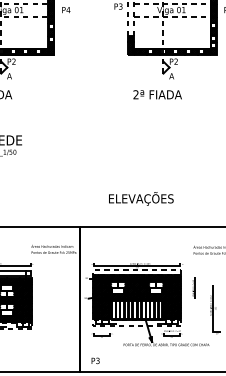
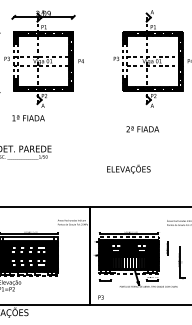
text: (157, 95) -> (142, 129), moved
text: (140, 197) -> (128, 168), moved

